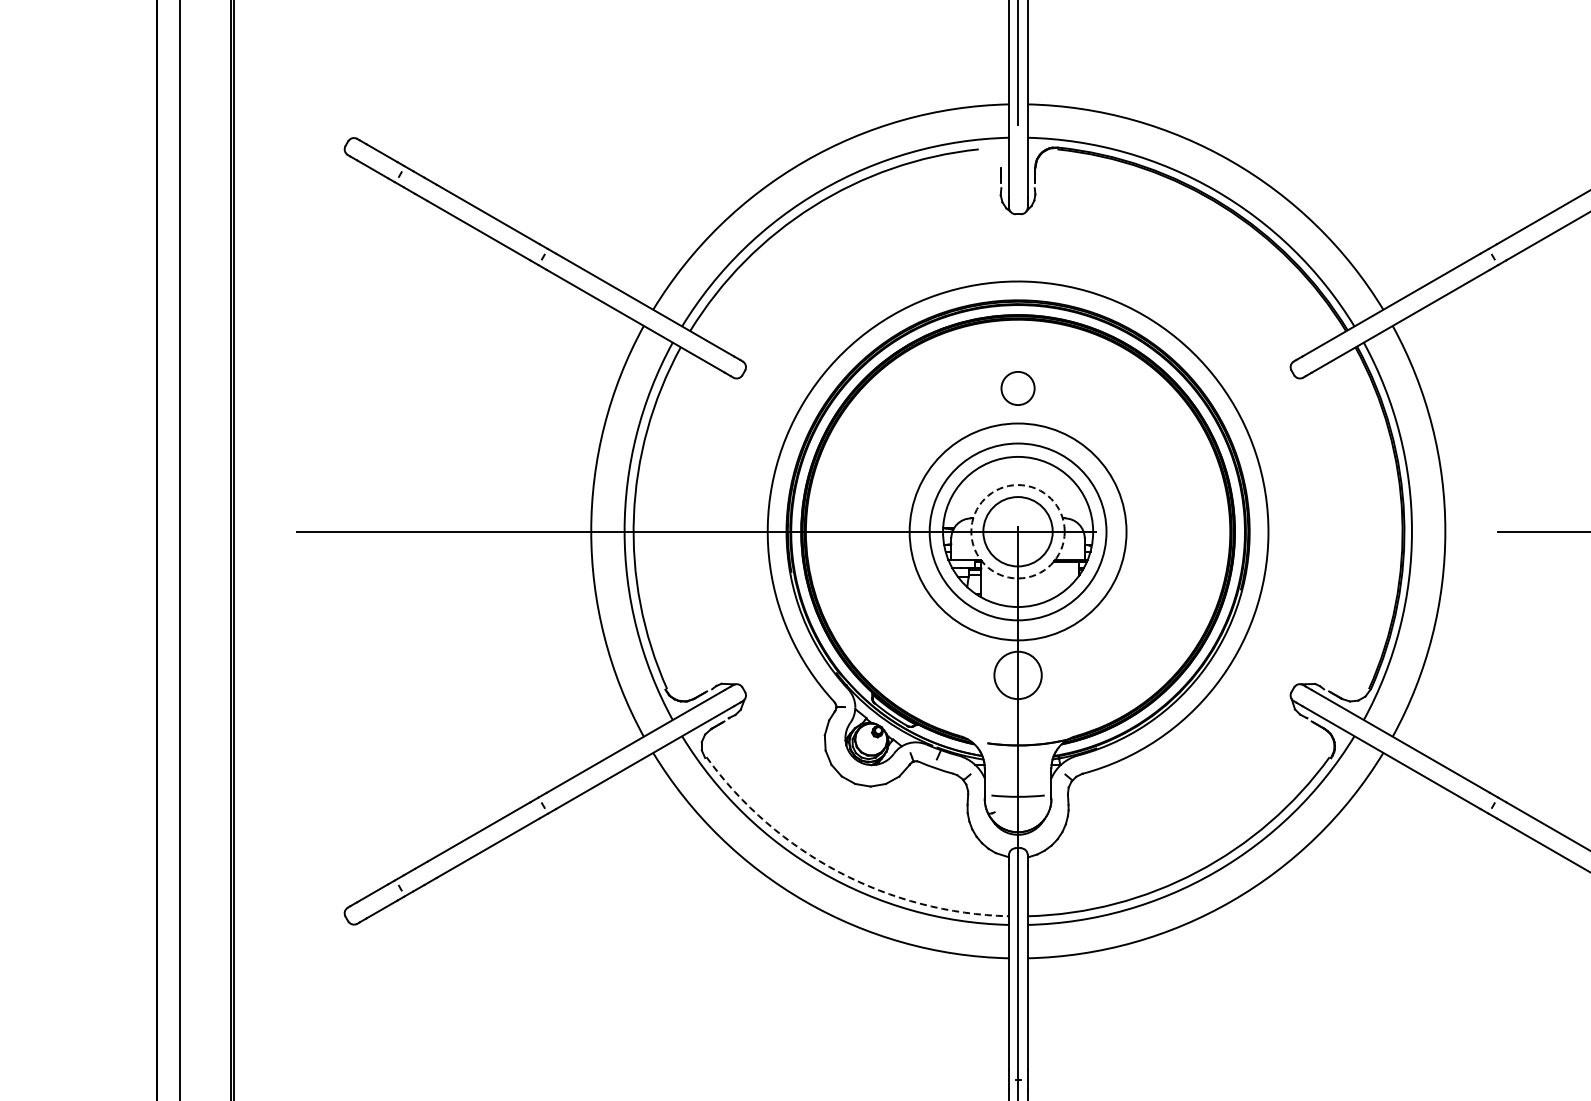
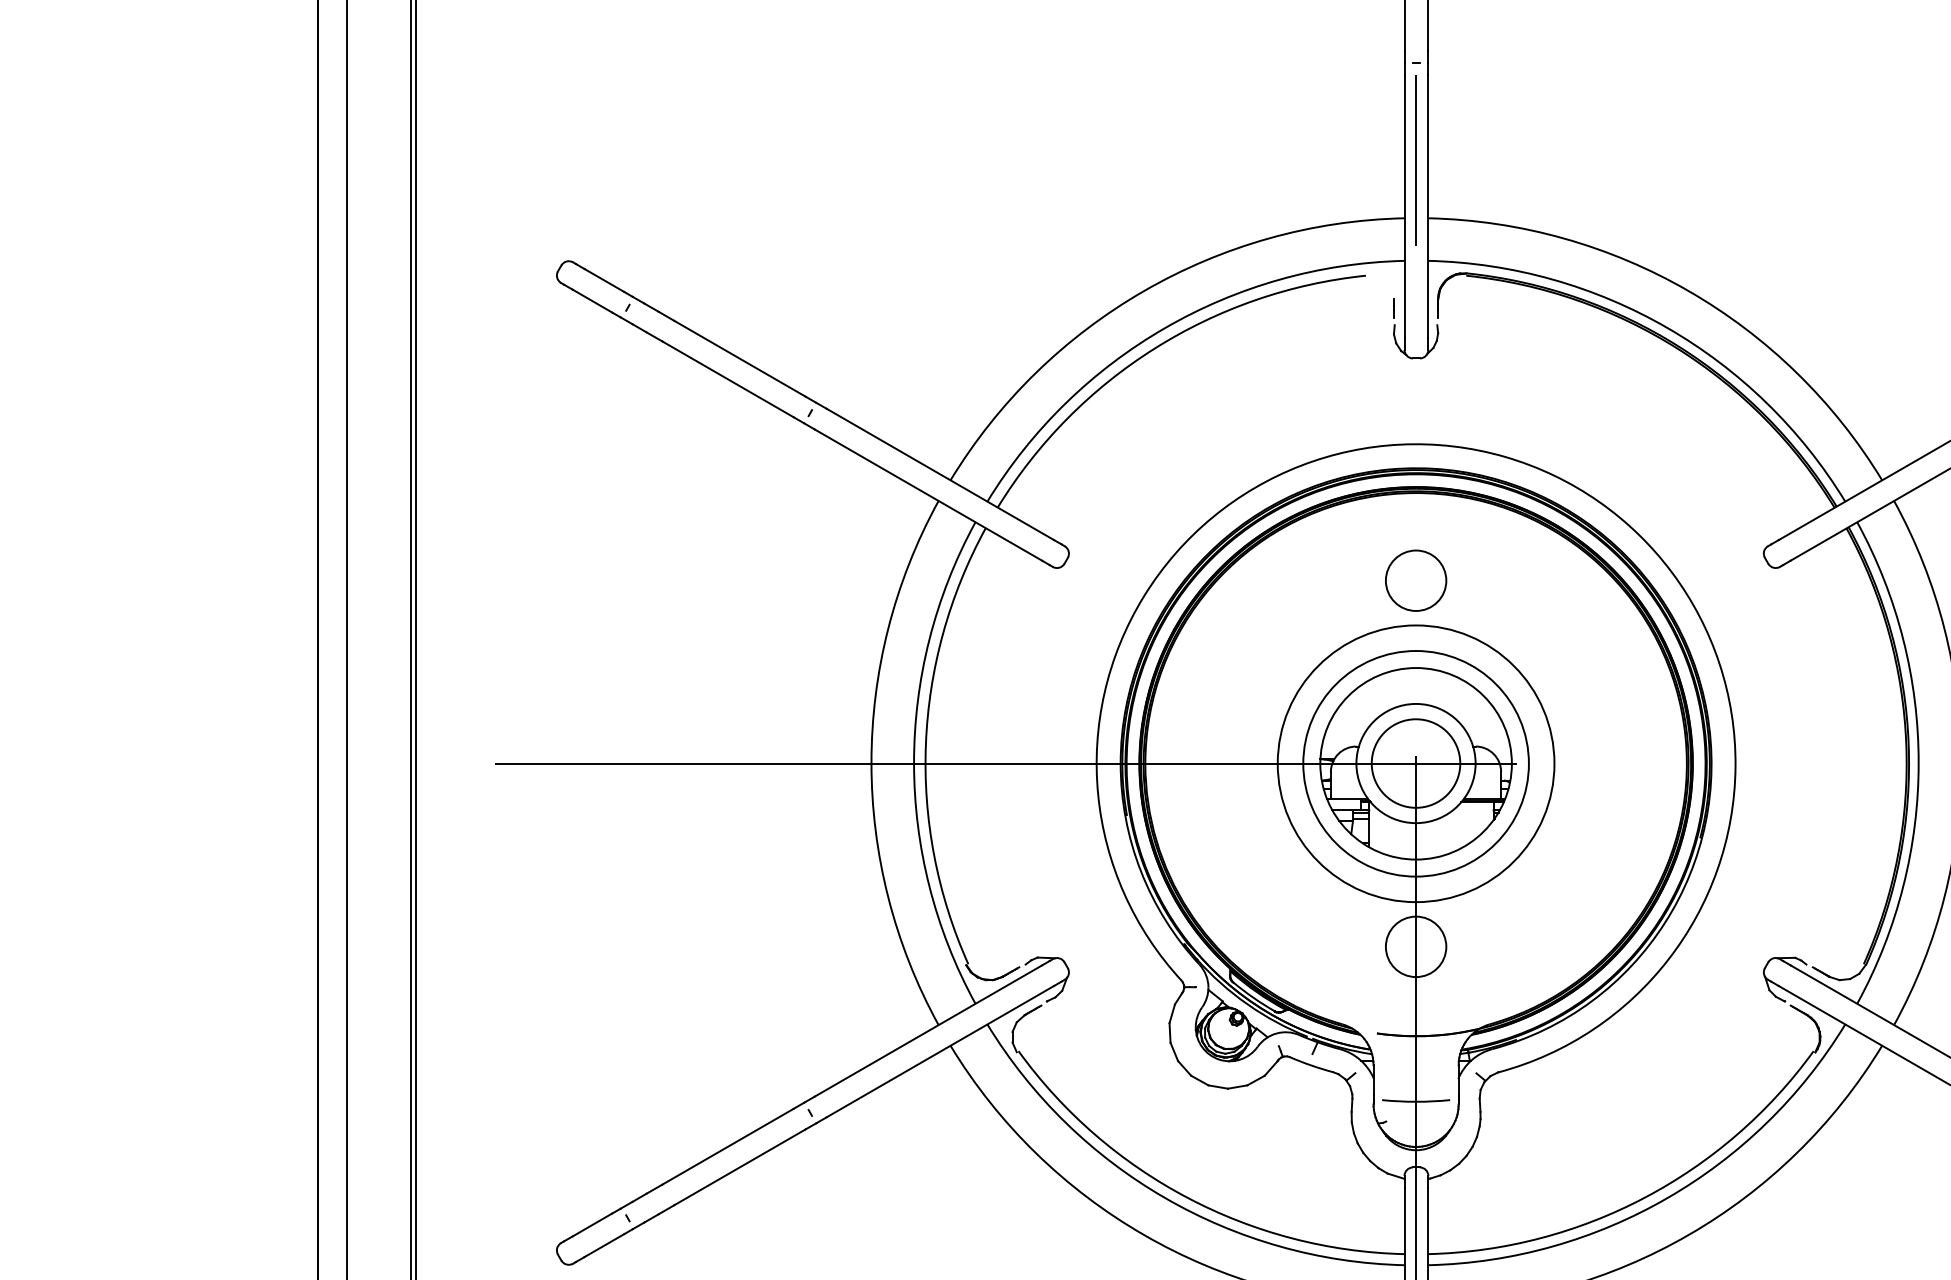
circle: (1017, 388) -> (1415, 580), size x1.43
circle: (1017, 531) -> (1415, 763), dashed -> solid
arc: (839, 872) -> (1188, 1198), dashed -> solid

